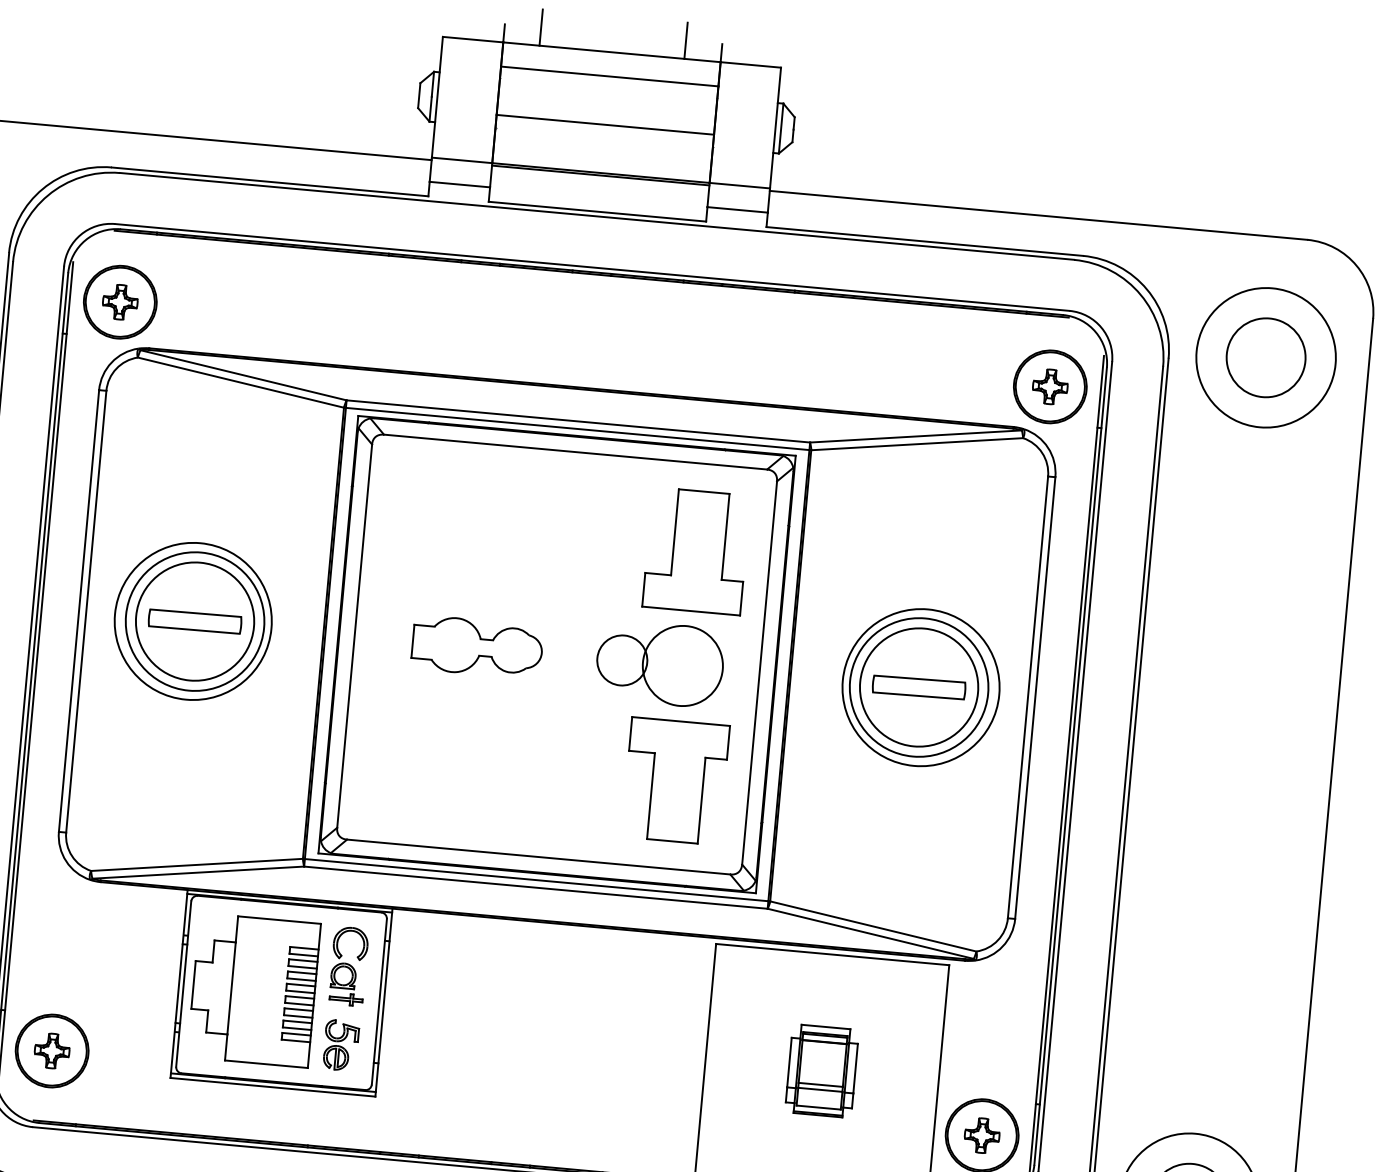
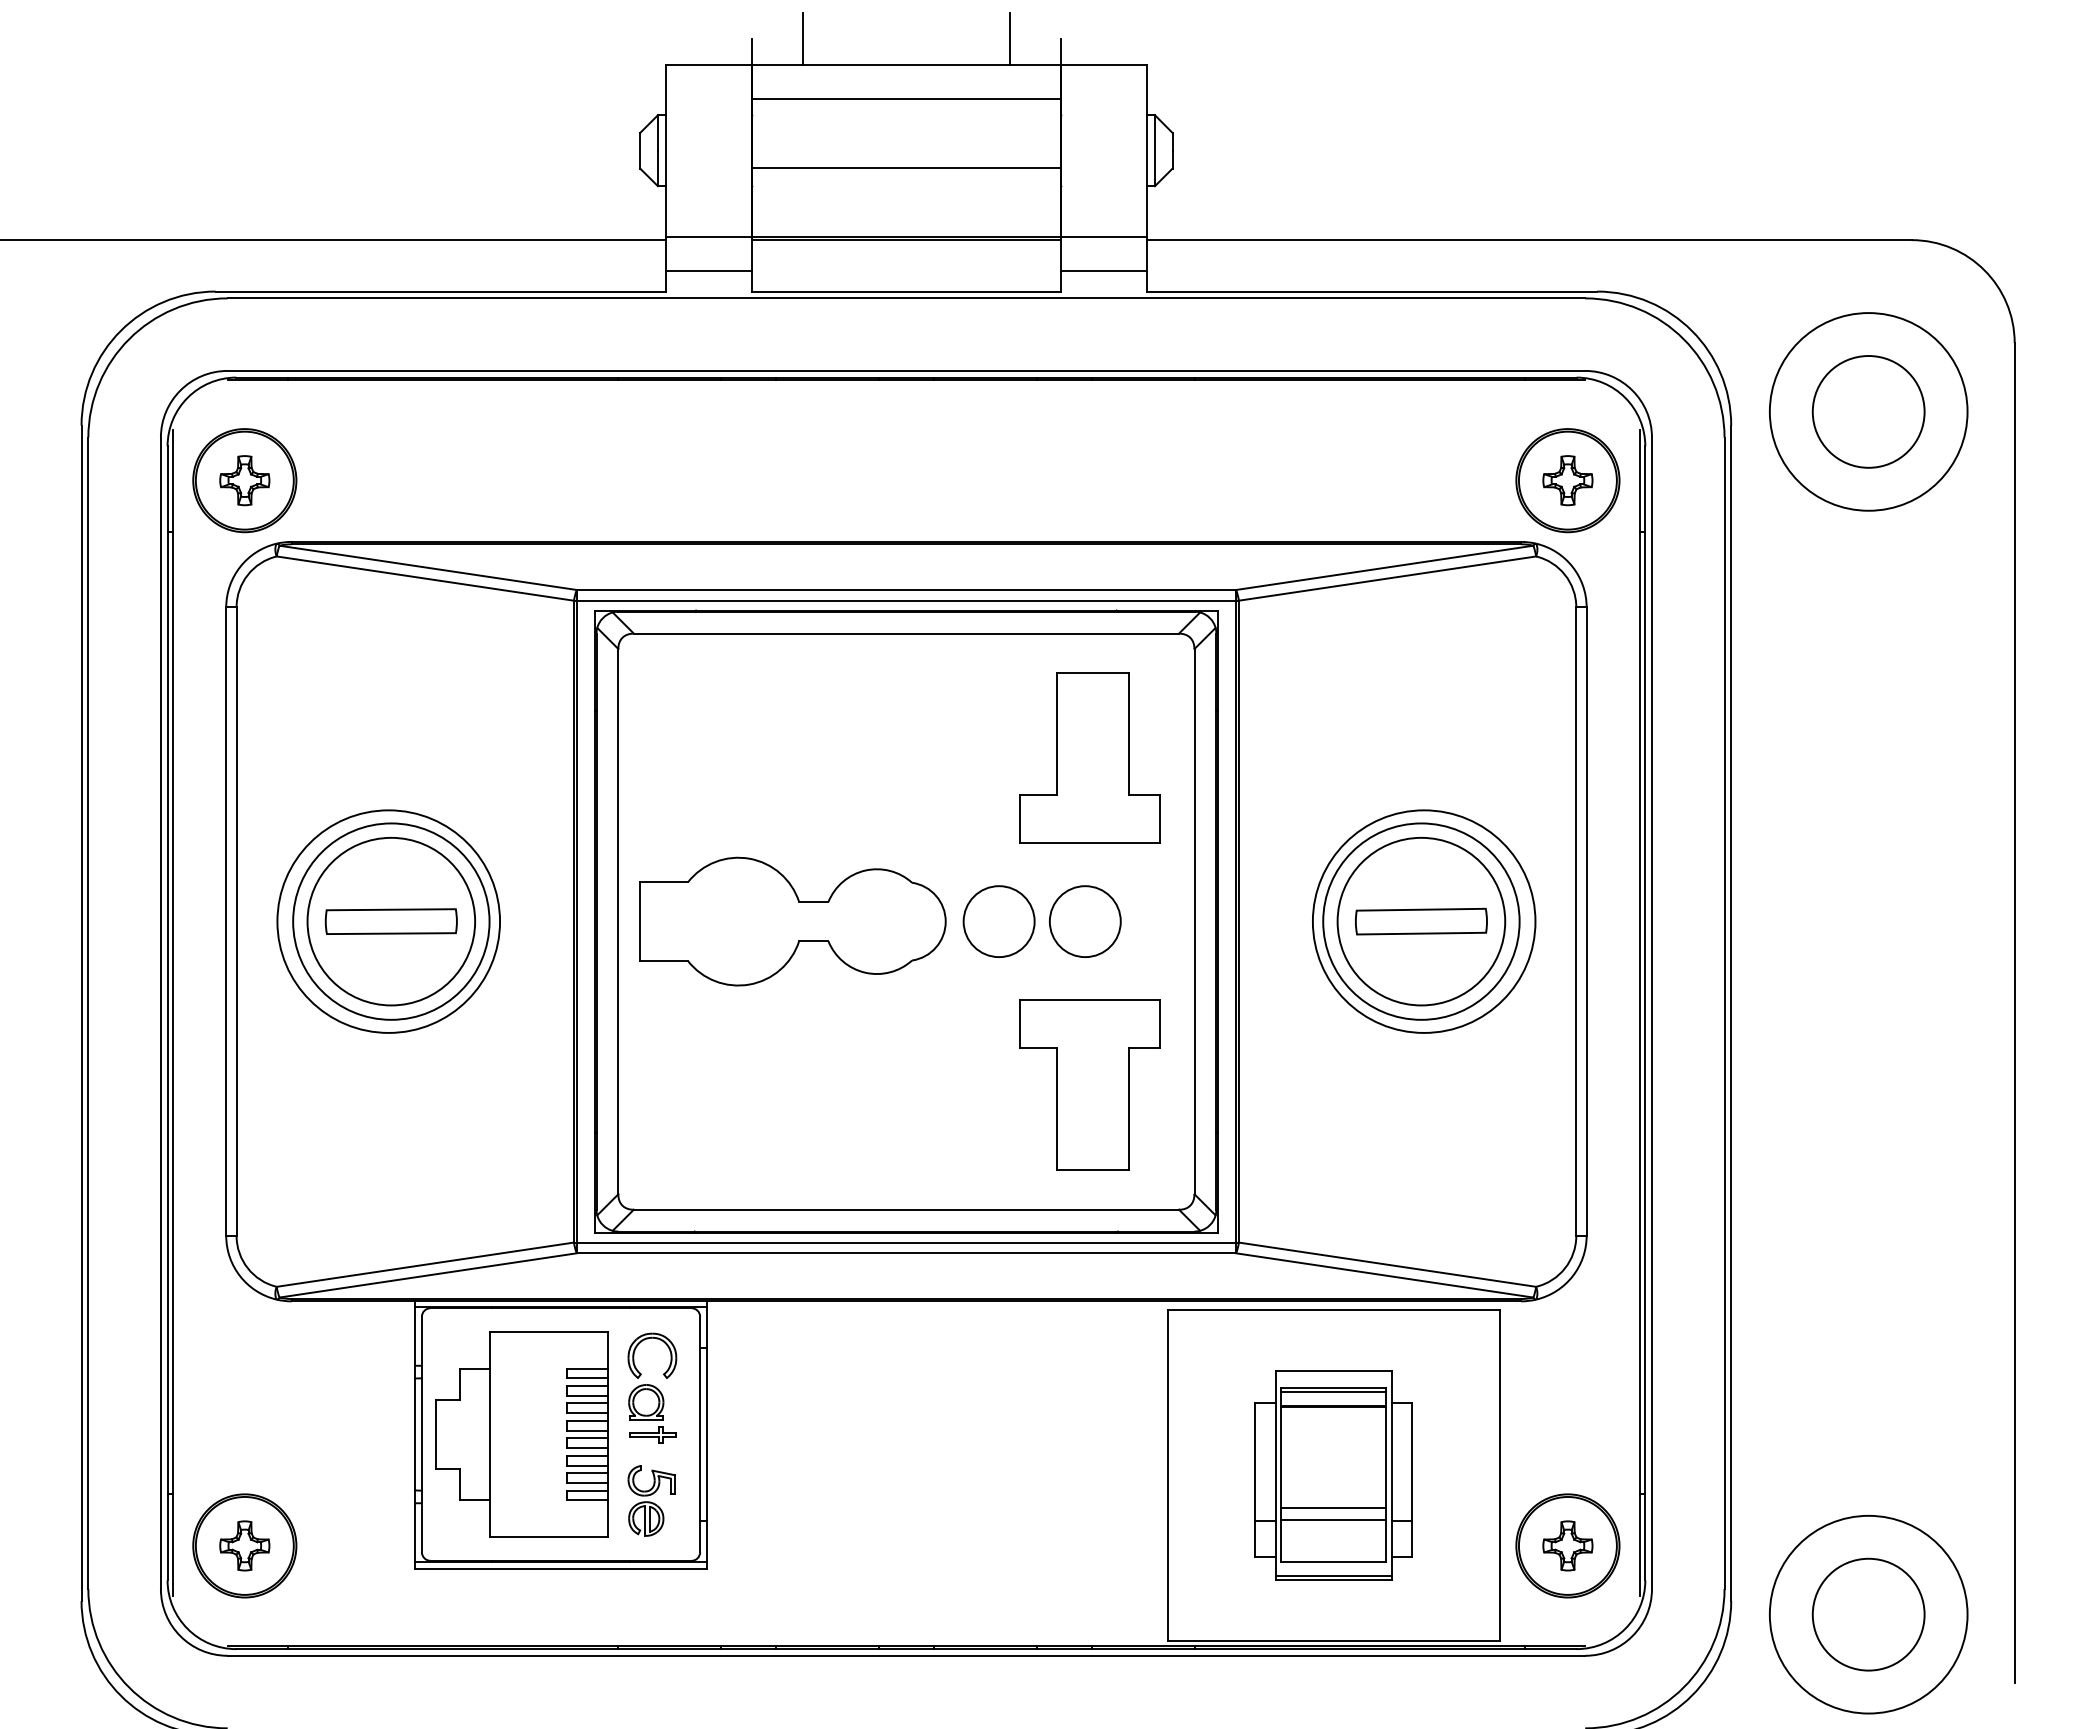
part: (477, 647) -> (792, 921), size x1.67
circle: (682, 665) -> (1084, 921), size x0.62
part: (821, 1071) -> (1333, 1475), size x1.67

